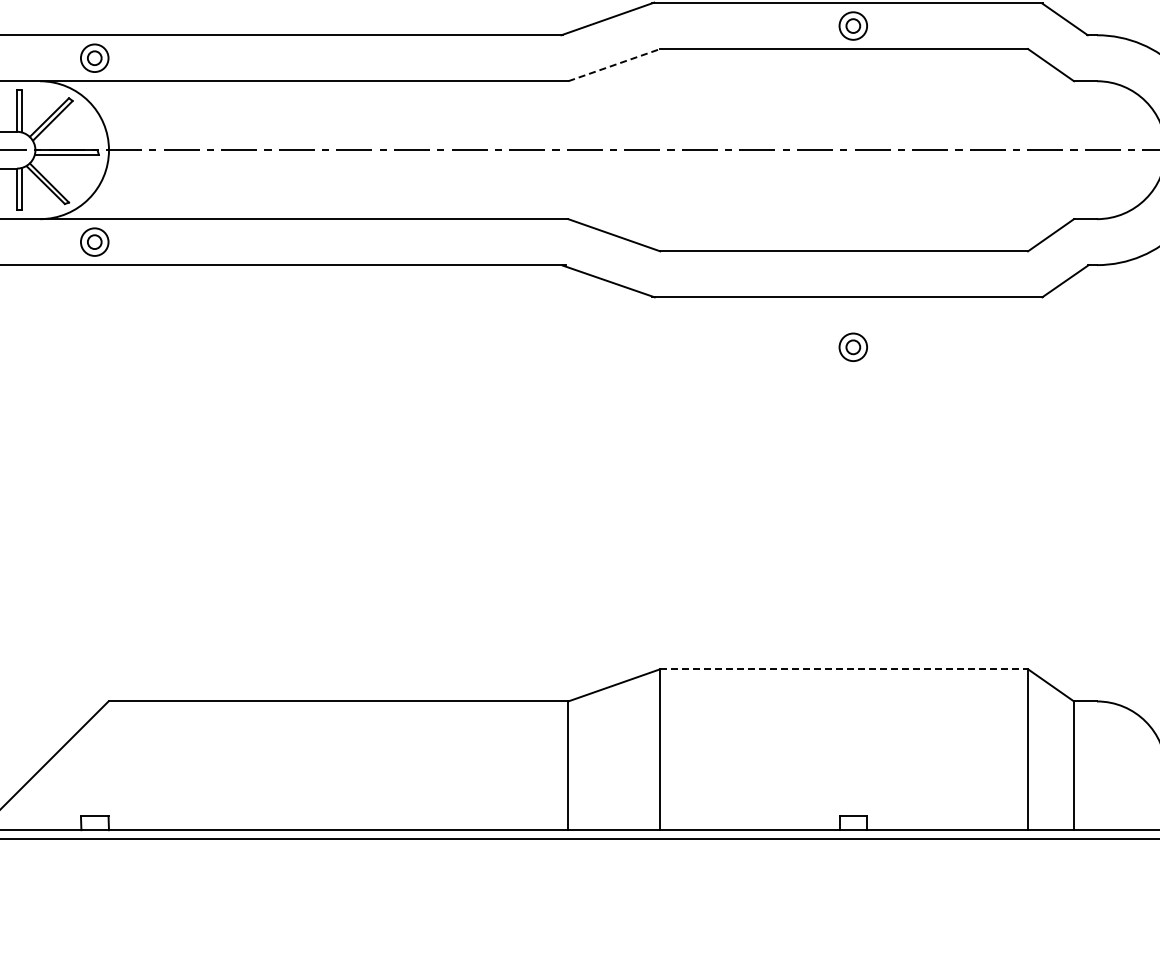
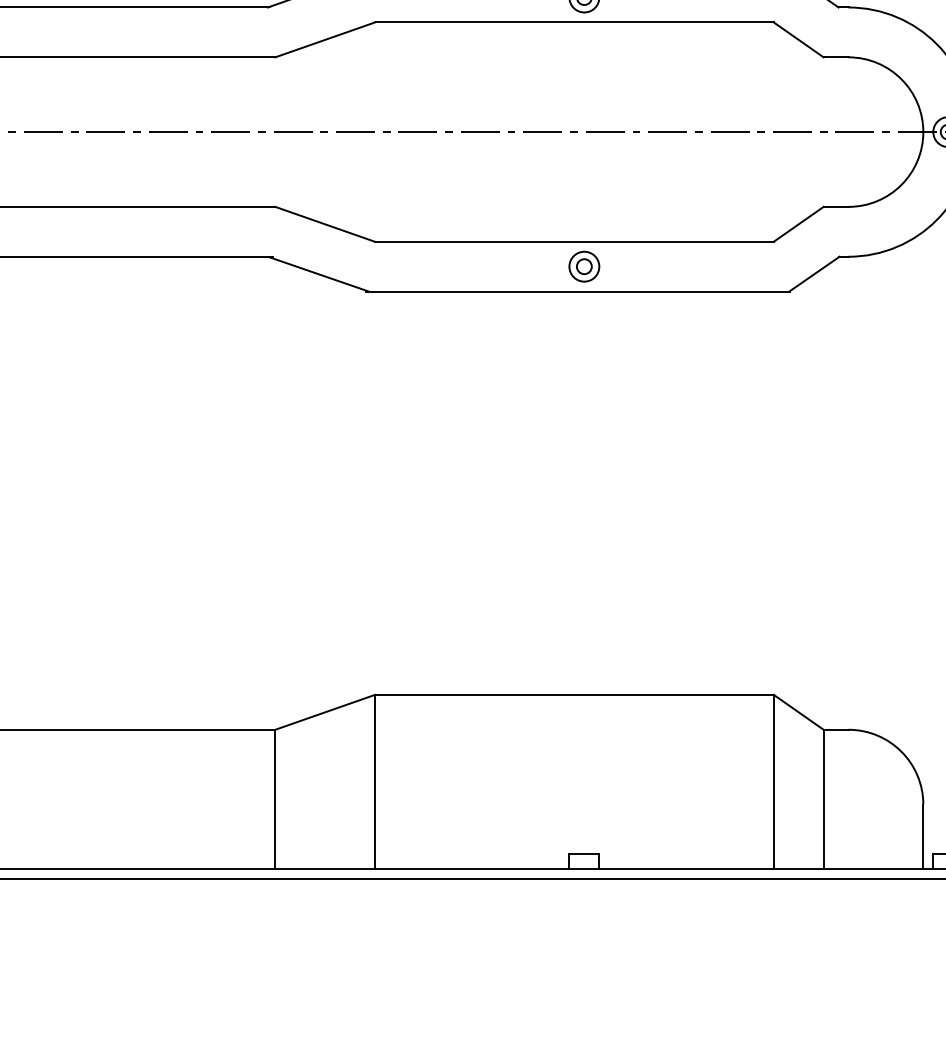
line: (614, 65) -> (325, 40), dashed -> solid
part: (852, 346) -> (583, 265), moved
line: (844, 669) -> (574, 695), dashed -> solid

